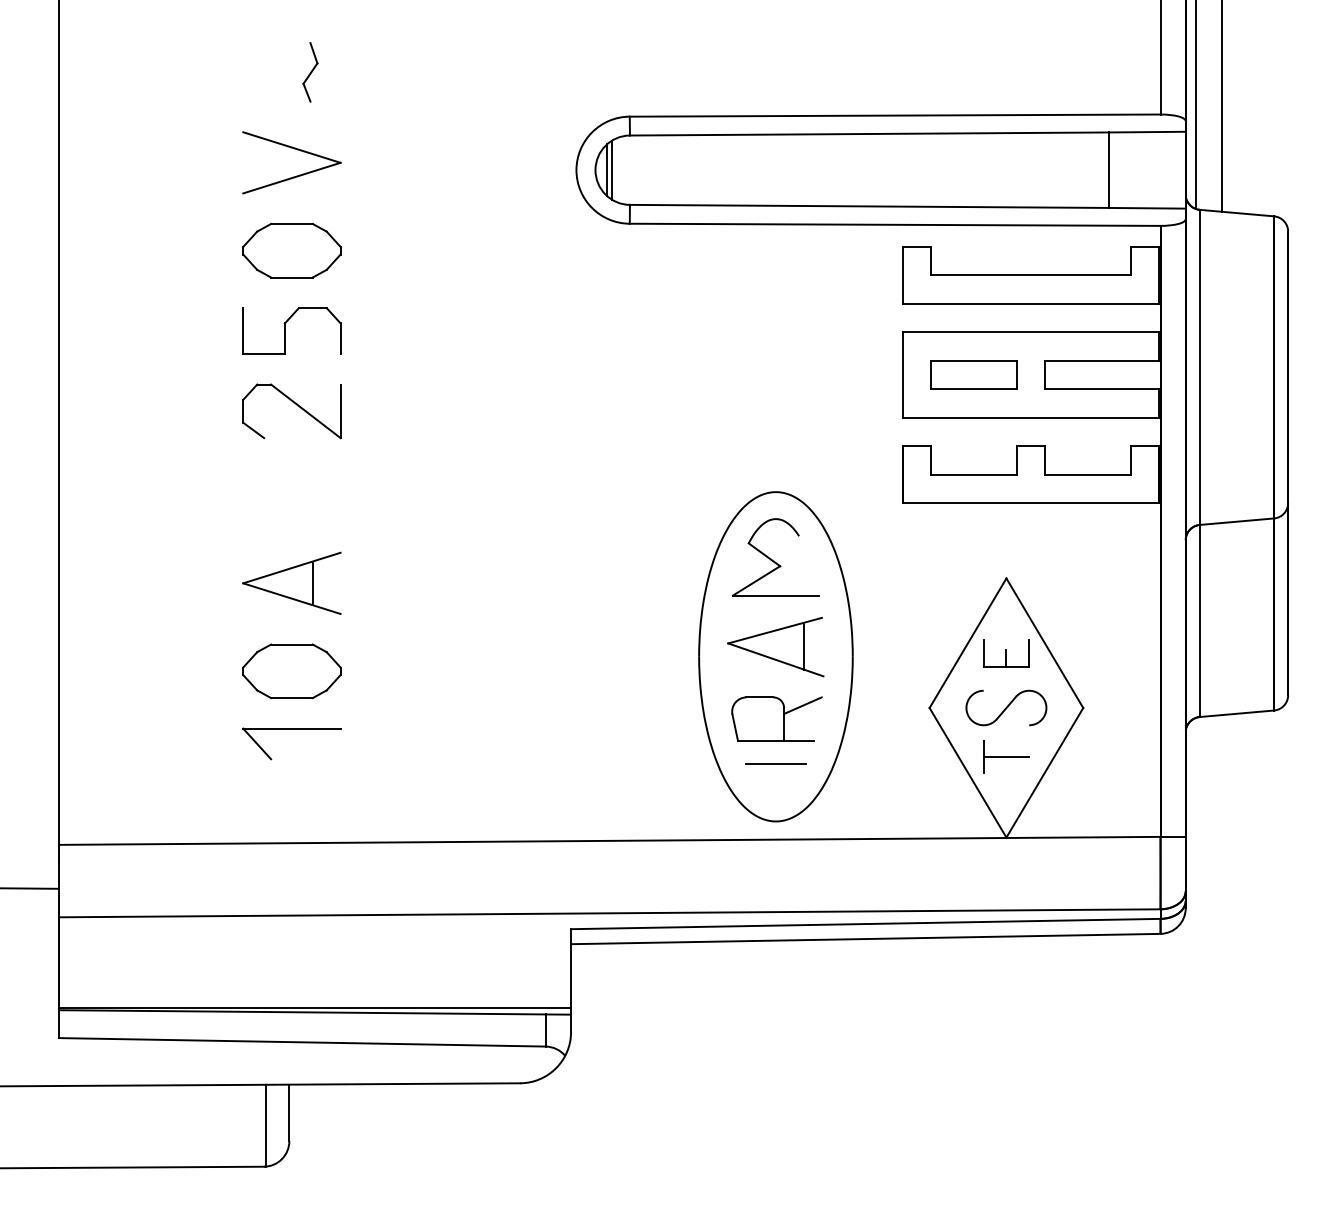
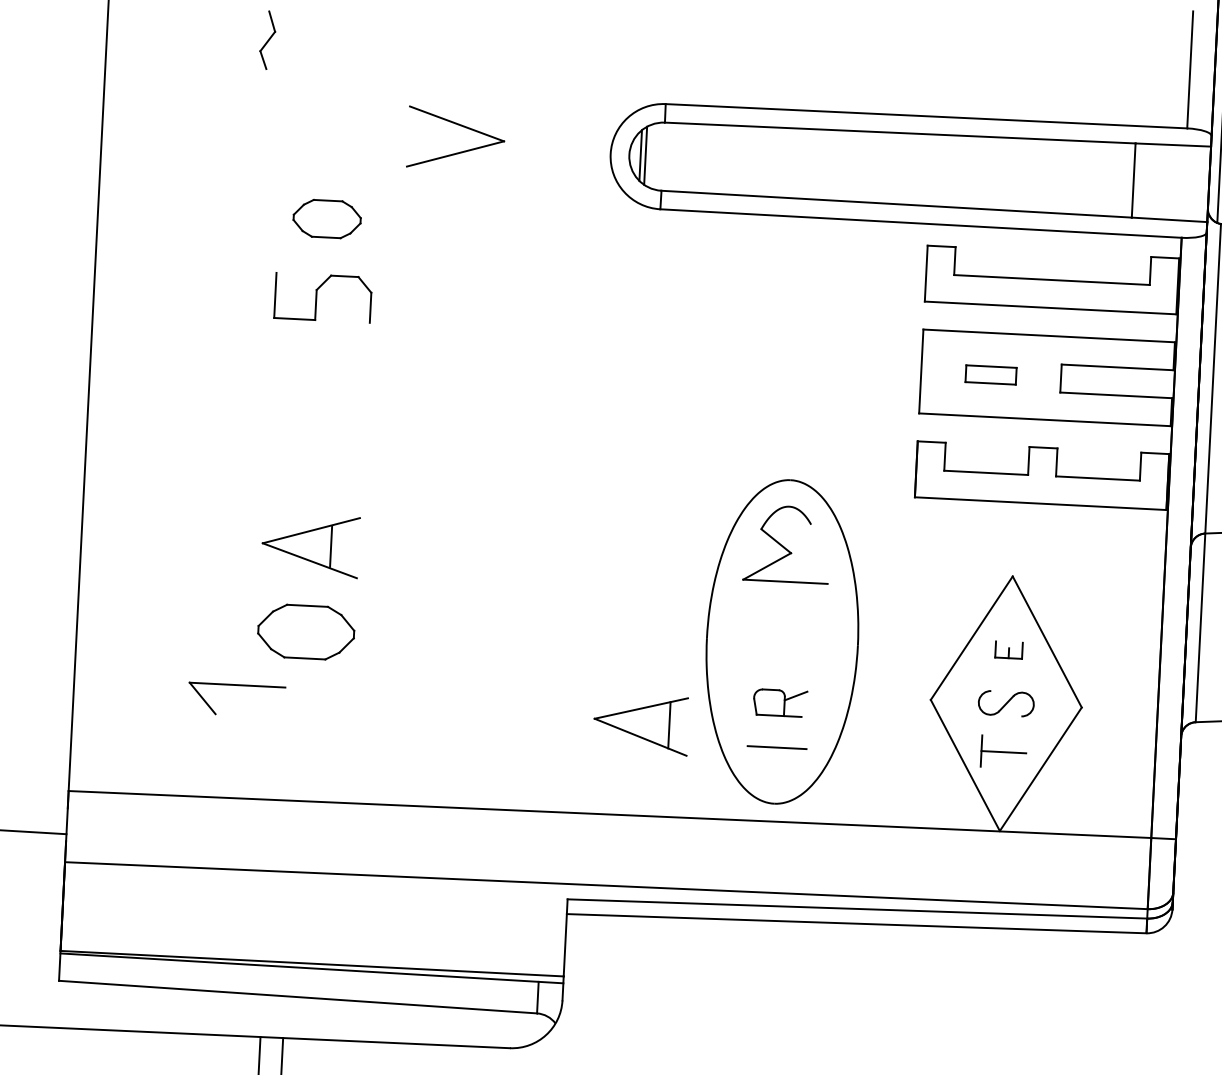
part: (310, 72) -> (267, 40), moved
part: (294, 149) -> (459, 125), moved
part: (291, 250) -> (326, 218), size x0.7
part: (973, 374) -> (990, 374), size x0.6
part: (296, 405) -> (323, 371), removed
part: (775, 646) -> (640, 724), moved
part: (1006, 653) -> (1009, 650), size x0.6
part: (1006, 707) -> (1006, 703), size x0.7
part: (776, 718) -> (779, 702), size x0.6
part: (291, 729) -> (237, 685), moved

